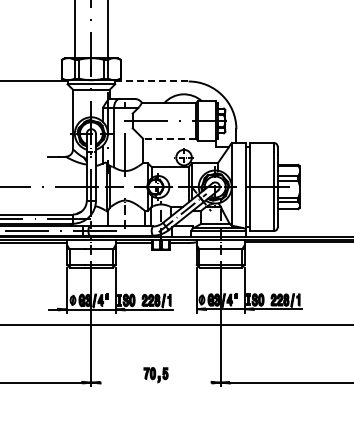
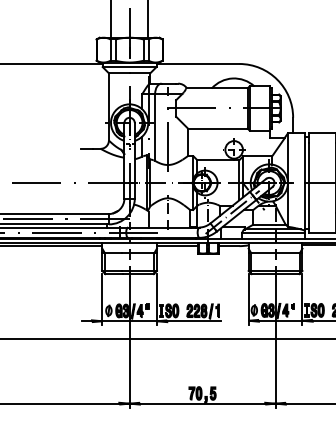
line: (151, 81) -> (197, 63), dashed -> solid
line: (169, 138) -> (217, 128), dashed -> solid
line: (155, 382) -> (201, 403), added

